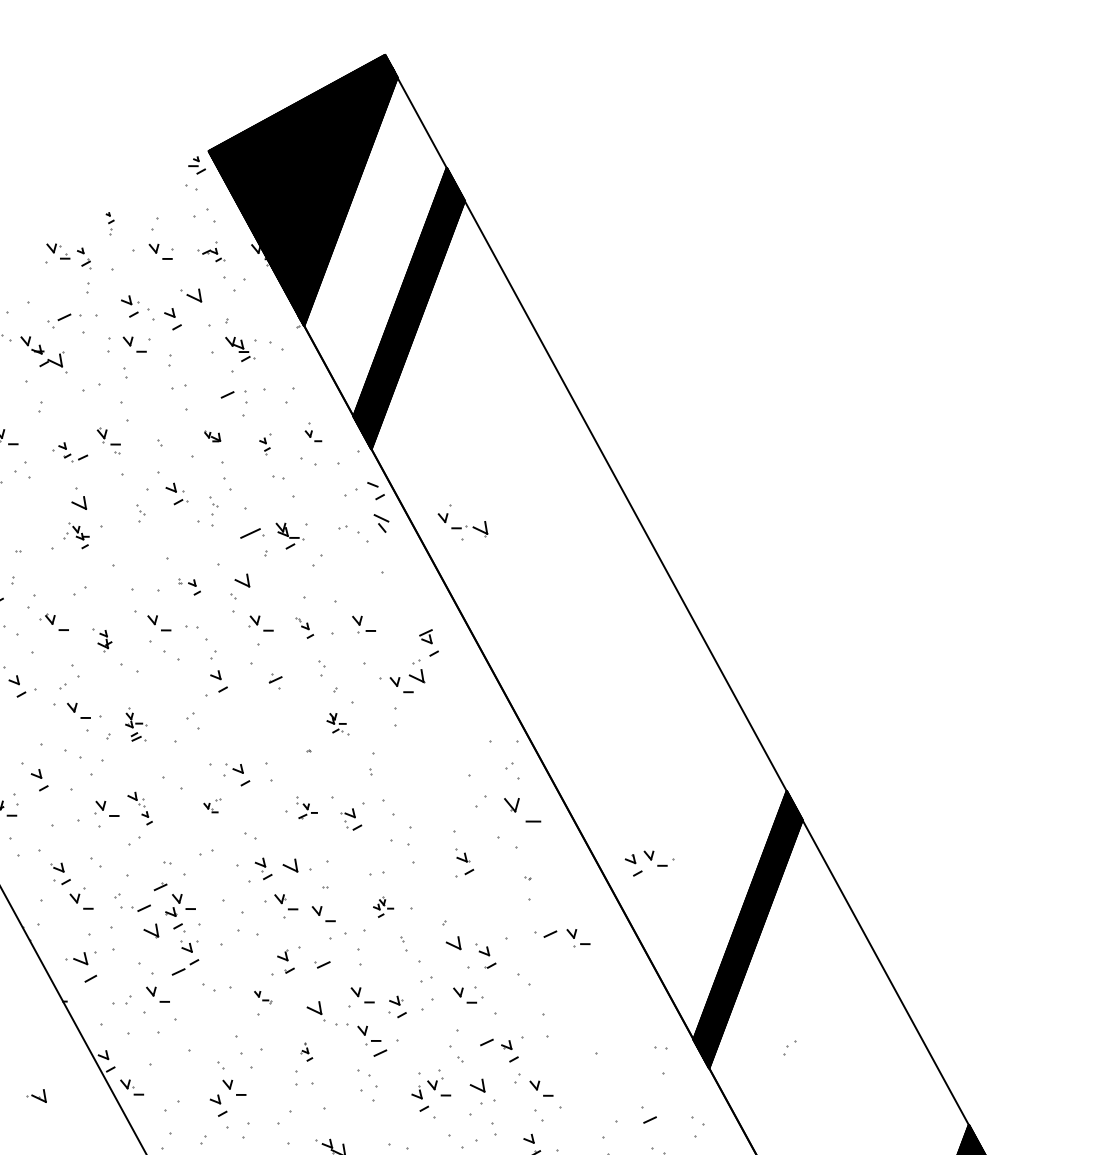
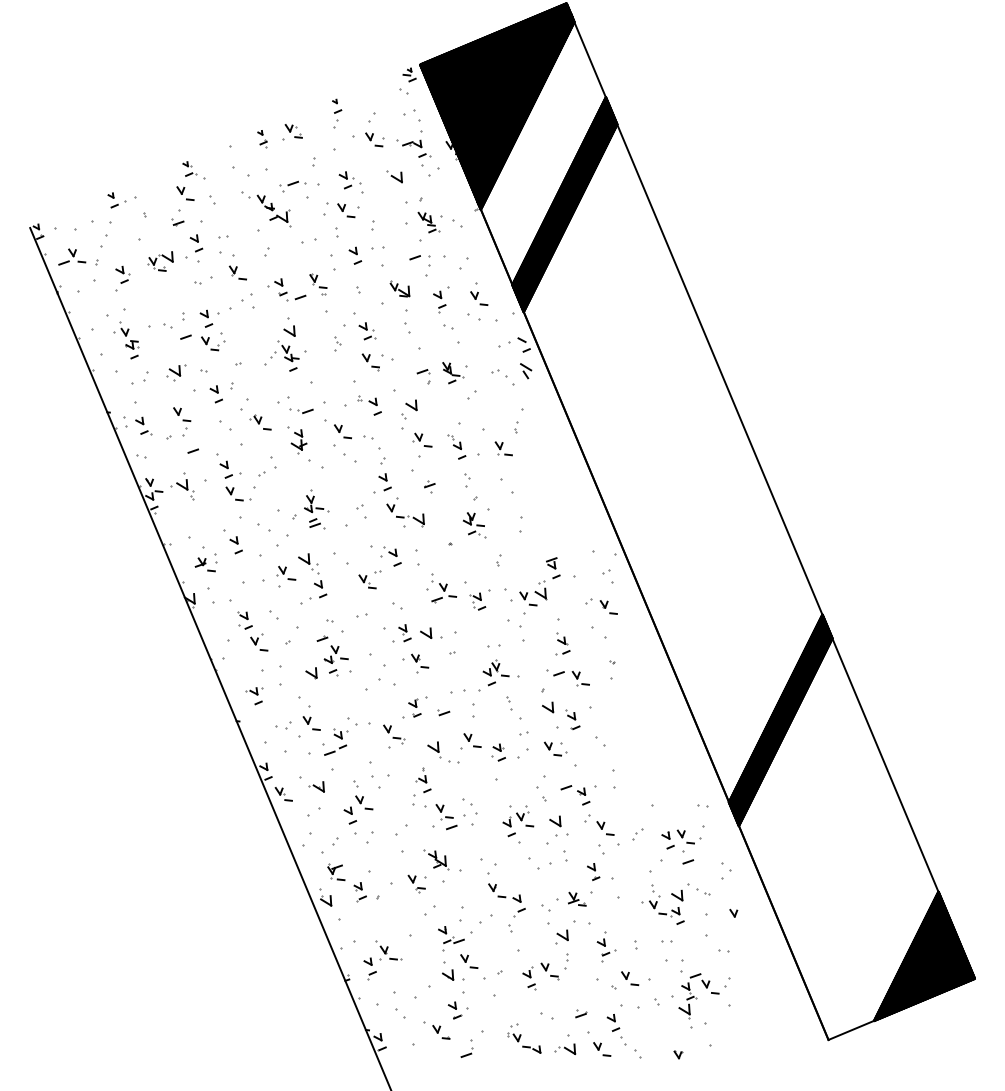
part: (111, 223) -> (337, 113), size x1.67
part: (210, 251) -> (413, 143), size x1.67
part: (84, 259) -> (262, 139), moved
part: (173, 318) -> (355, 255), moved
part: (313, 431) -> (479, 293), size x1.43
part: (211, 435) -> (399, 288), size x1.67
part: (266, 444) -> (441, 299), size x1.67
part: (69, 451) -> (286, 289), size x1.43
part: (214, 505) -> (395, 343), removed
part: (462, 521) -> (405, 512), moved
part: (184, 532) -> (370, 362), added
part: (75, 534) -> (284, 355), size x1.43
part: (253, 543) -> (423, 376), size x0.62
part: (189, 586) -> (369, 405), size x1.43
part: (377, 595) -> (516, 427), added
part: (304, 627) -> (456, 446), size x1.43
part: (103, 640) -> (297, 440), size x1.43
part: (413, 661) -> (539, 581), moved
part: (83, 709) -> (238, 493), moved
part: (136, 724) -> (316, 509), size x1.43
part: (337, 724) -> (474, 525), size x1.43
part: (371, 765) -> (498, 560), size x0.62
part: (211, 805) -> (369, 579), size x1.67
part: (307, 807) -> (444, 588), size x1.67
part: (139, 808) -> (312, 575), size x1.67
part: (507, 809) -> (601, 606), size x0.62
part: (650, 862) -> (681, 839), moved
part: (382, 906) -> (495, 672), size x1.67
part: (136, 909) -> (301, 411), moved
part: (323, 914) -> (448, 673), removed
part: (561, 937) -> (567, 677), moved
part: (185, 956) -> (336, 741), moved
part: (82, 968) -> (254, 696), size x0.71
part: (263, 997) -> (394, 734), size x1.67
part: (372, 1041) -> (446, 817), moved
part: (789, 1047) -> (637, 834), moved
part: (306, 1051) -> (423, 780), size x1.67
part: (35, 1096) -> (316, 786), moved

